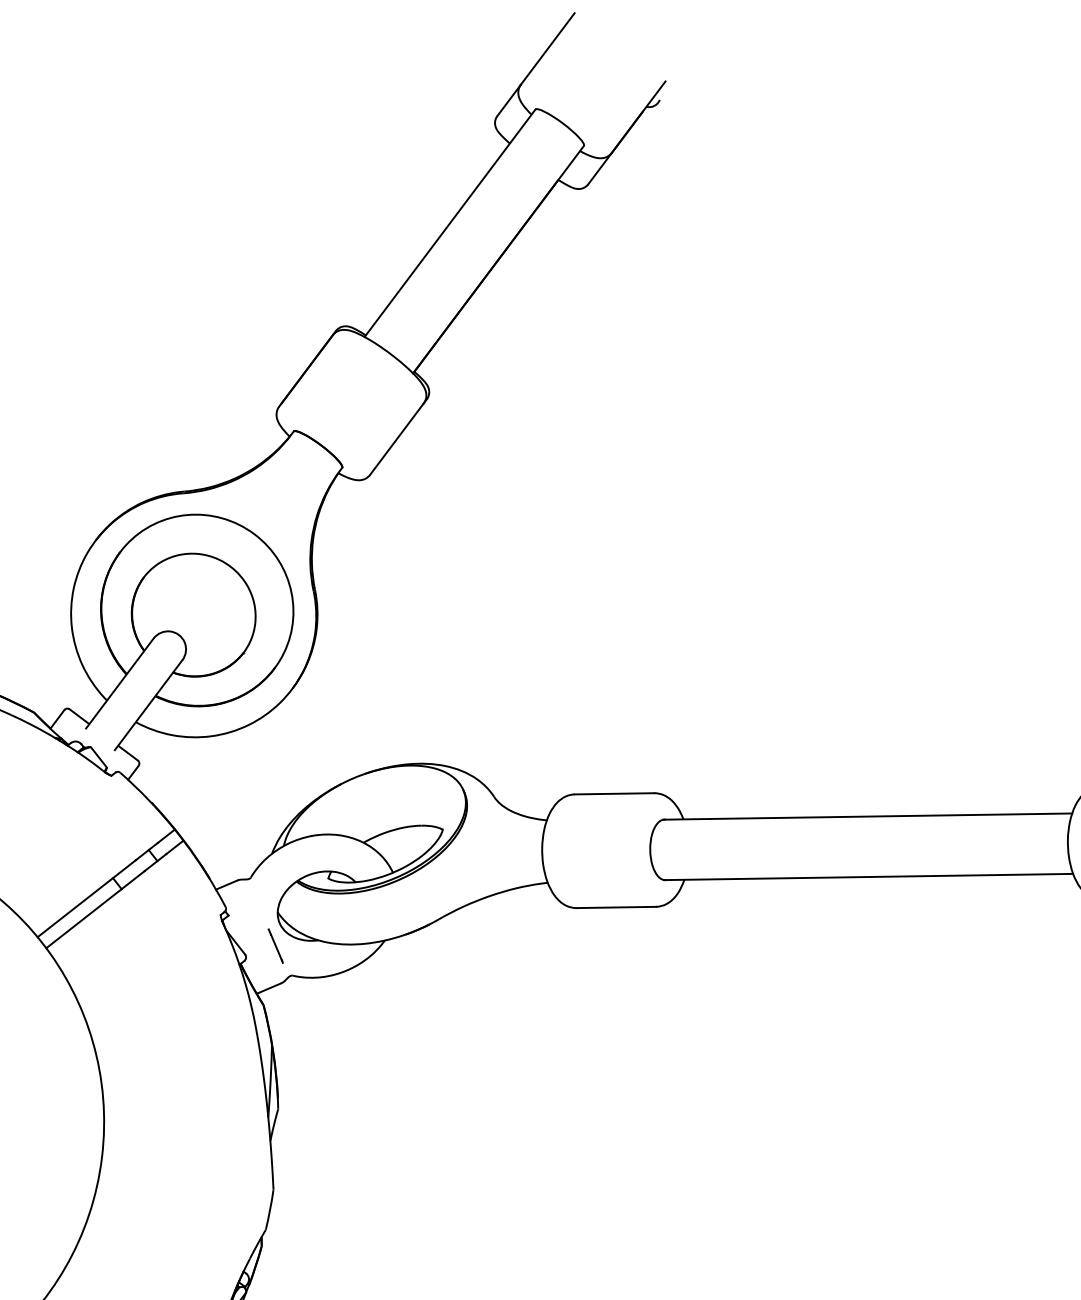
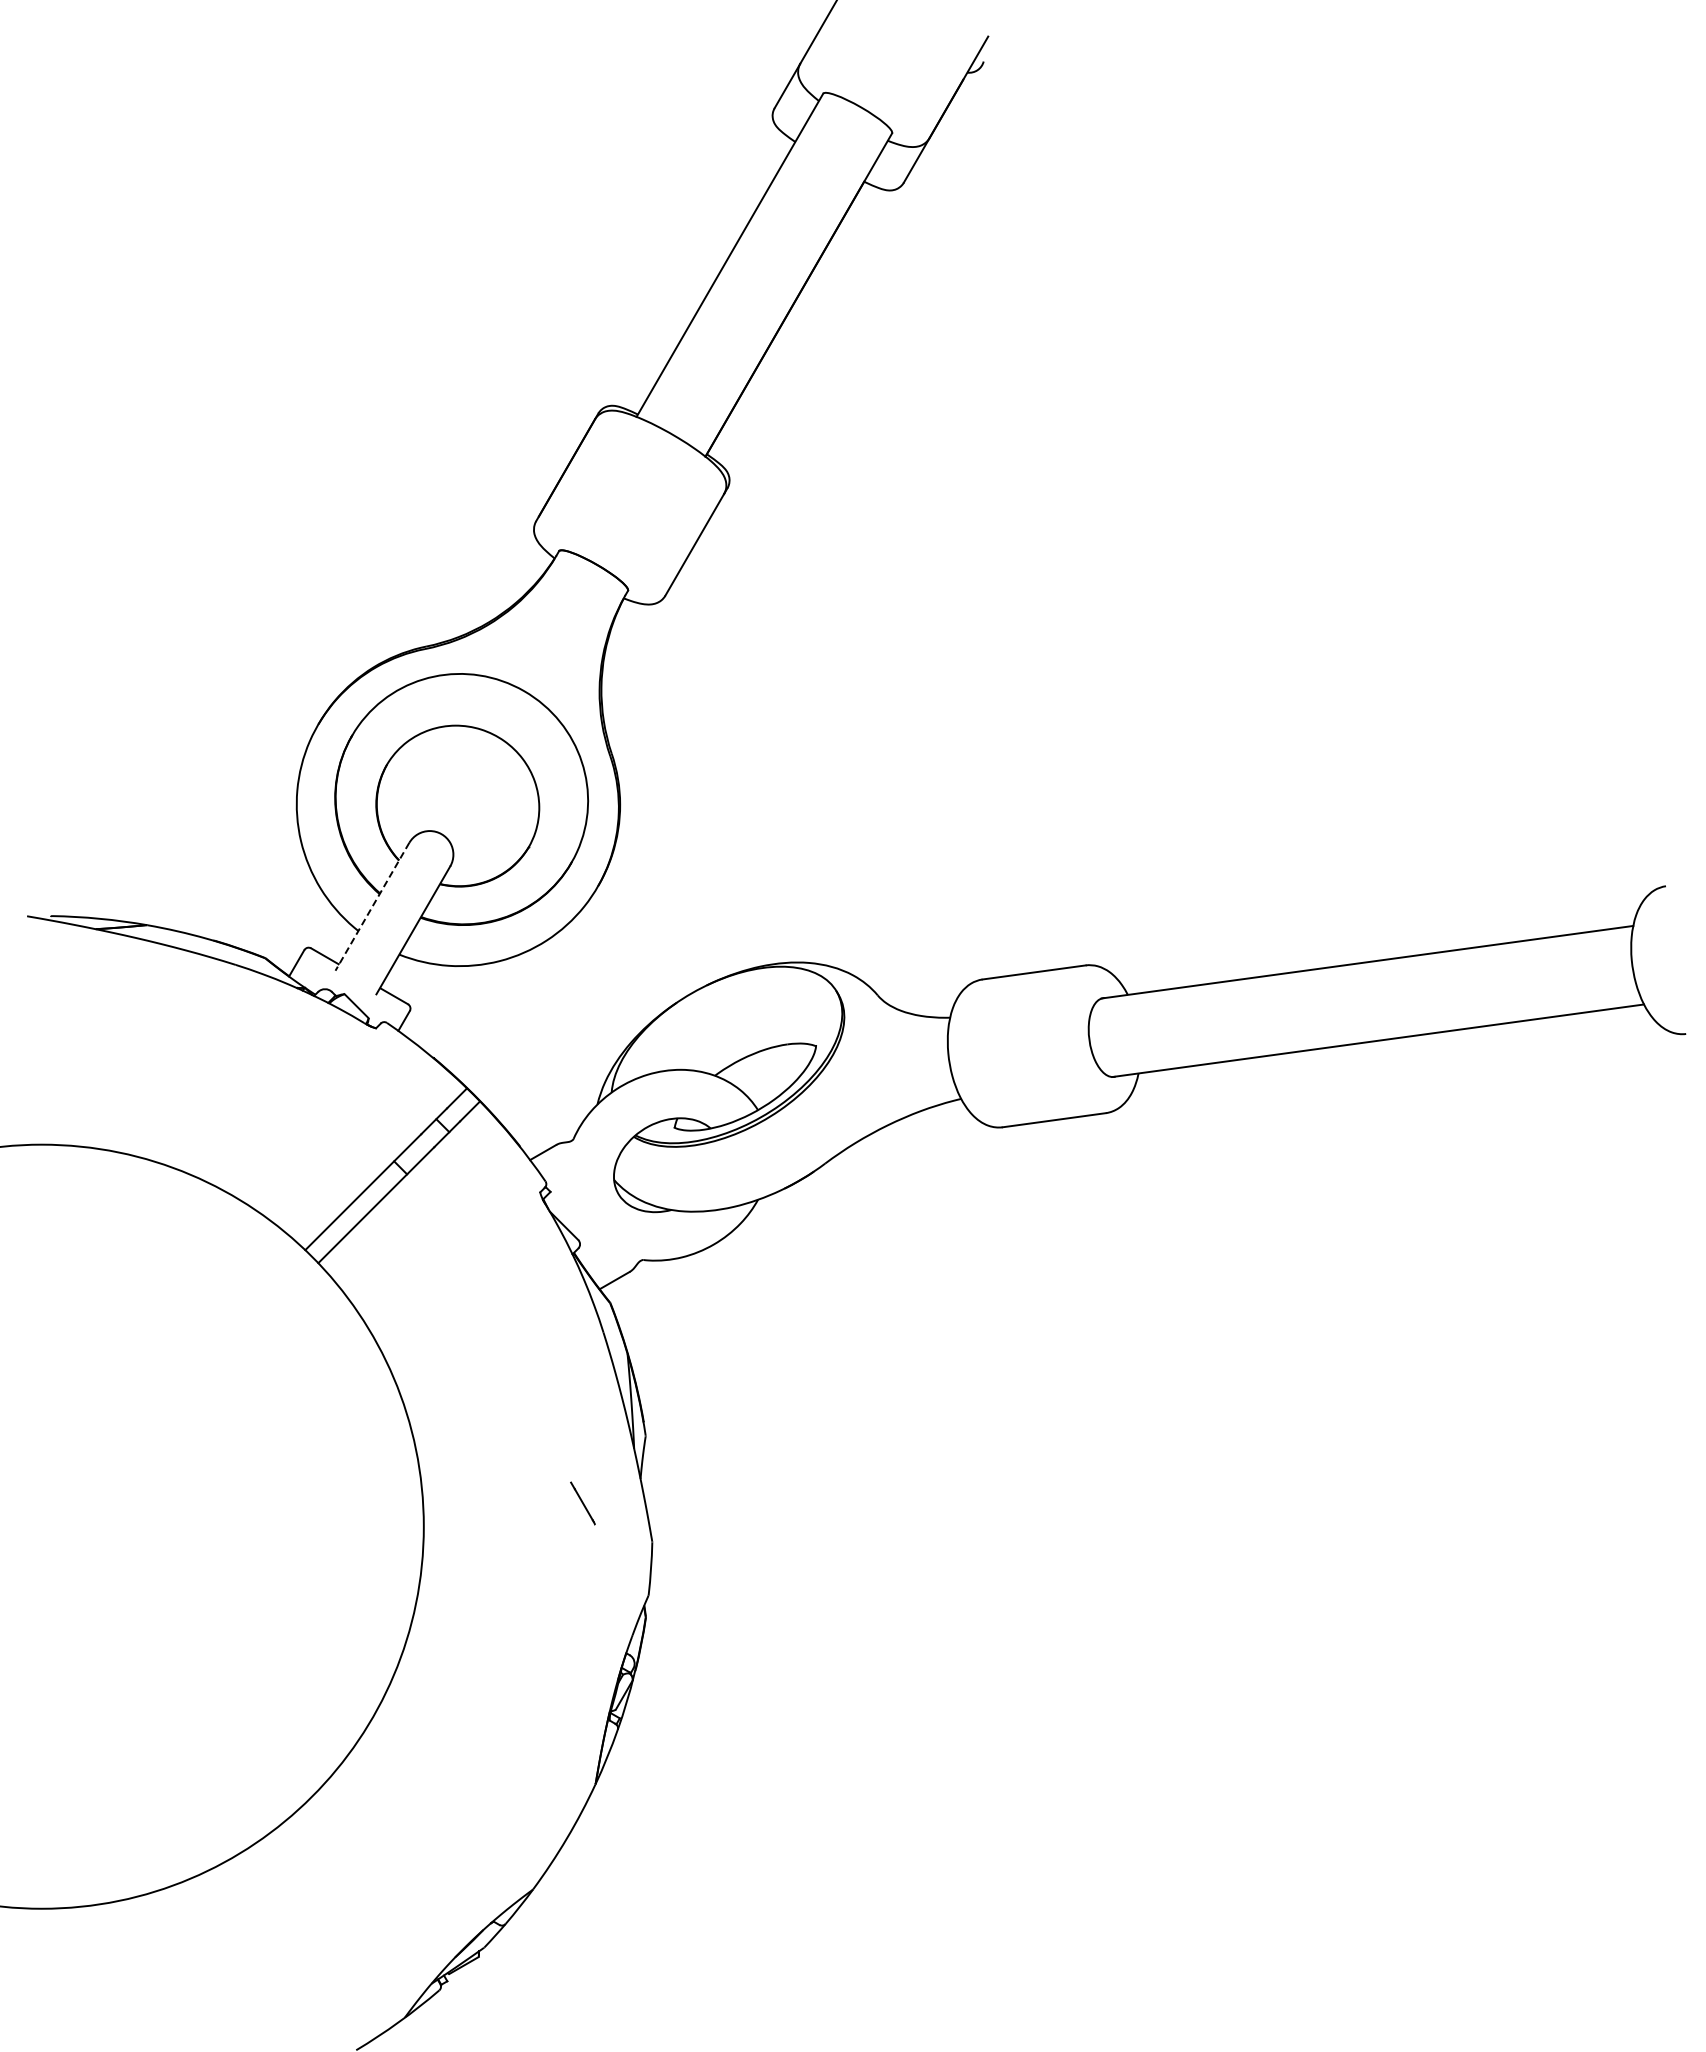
line: (119, 683) -> (372, 906), solid -> dashed
line: (275, 946) -> (582, 1503), moved

